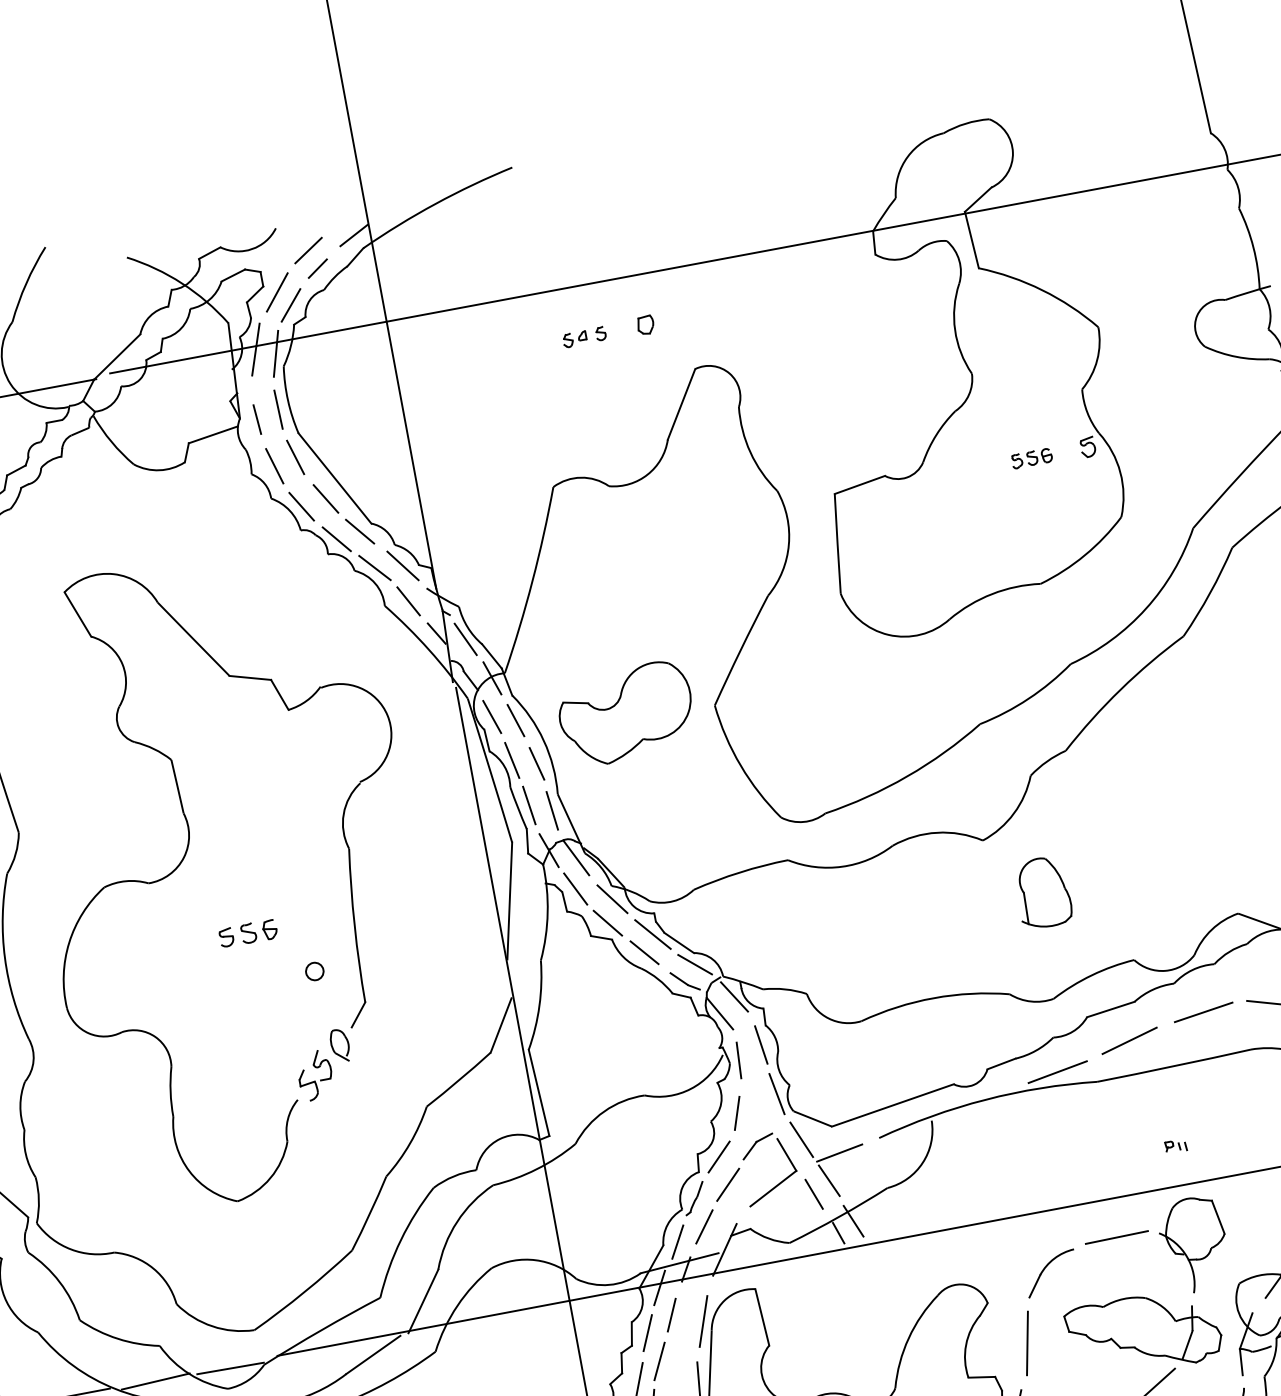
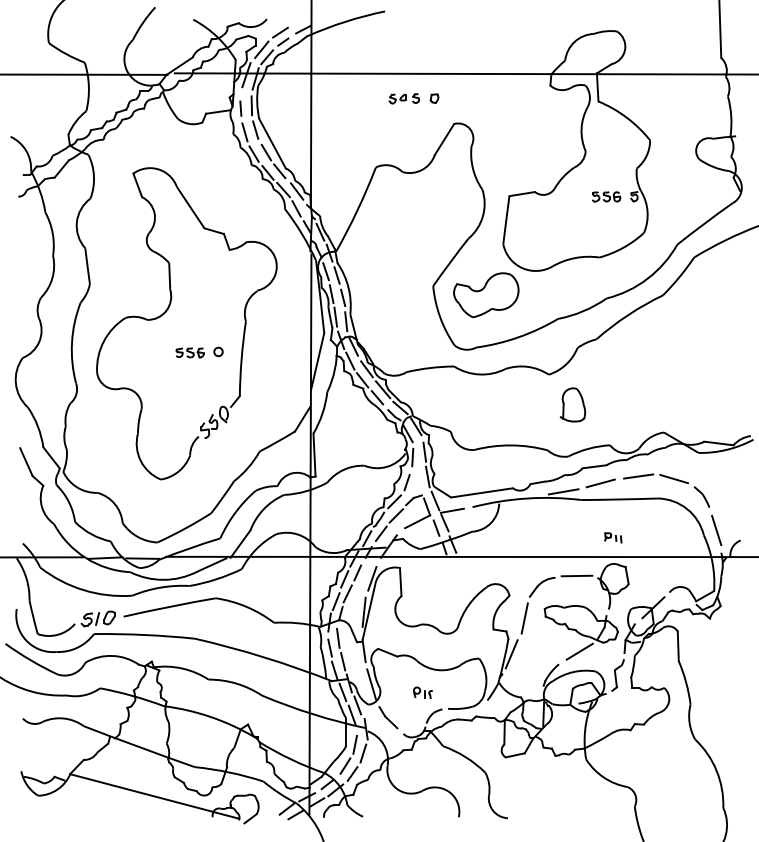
part: (582, 336) -> (403, 98), size x1.43
part: (1031, 457) -> (606, 196), size x1.43
part: (626, 714) -> (486, 295), moved
circle: (314, 970) -> (218, 351), moved
part: (1176, 1145) -> (613, 537), size x1.67

